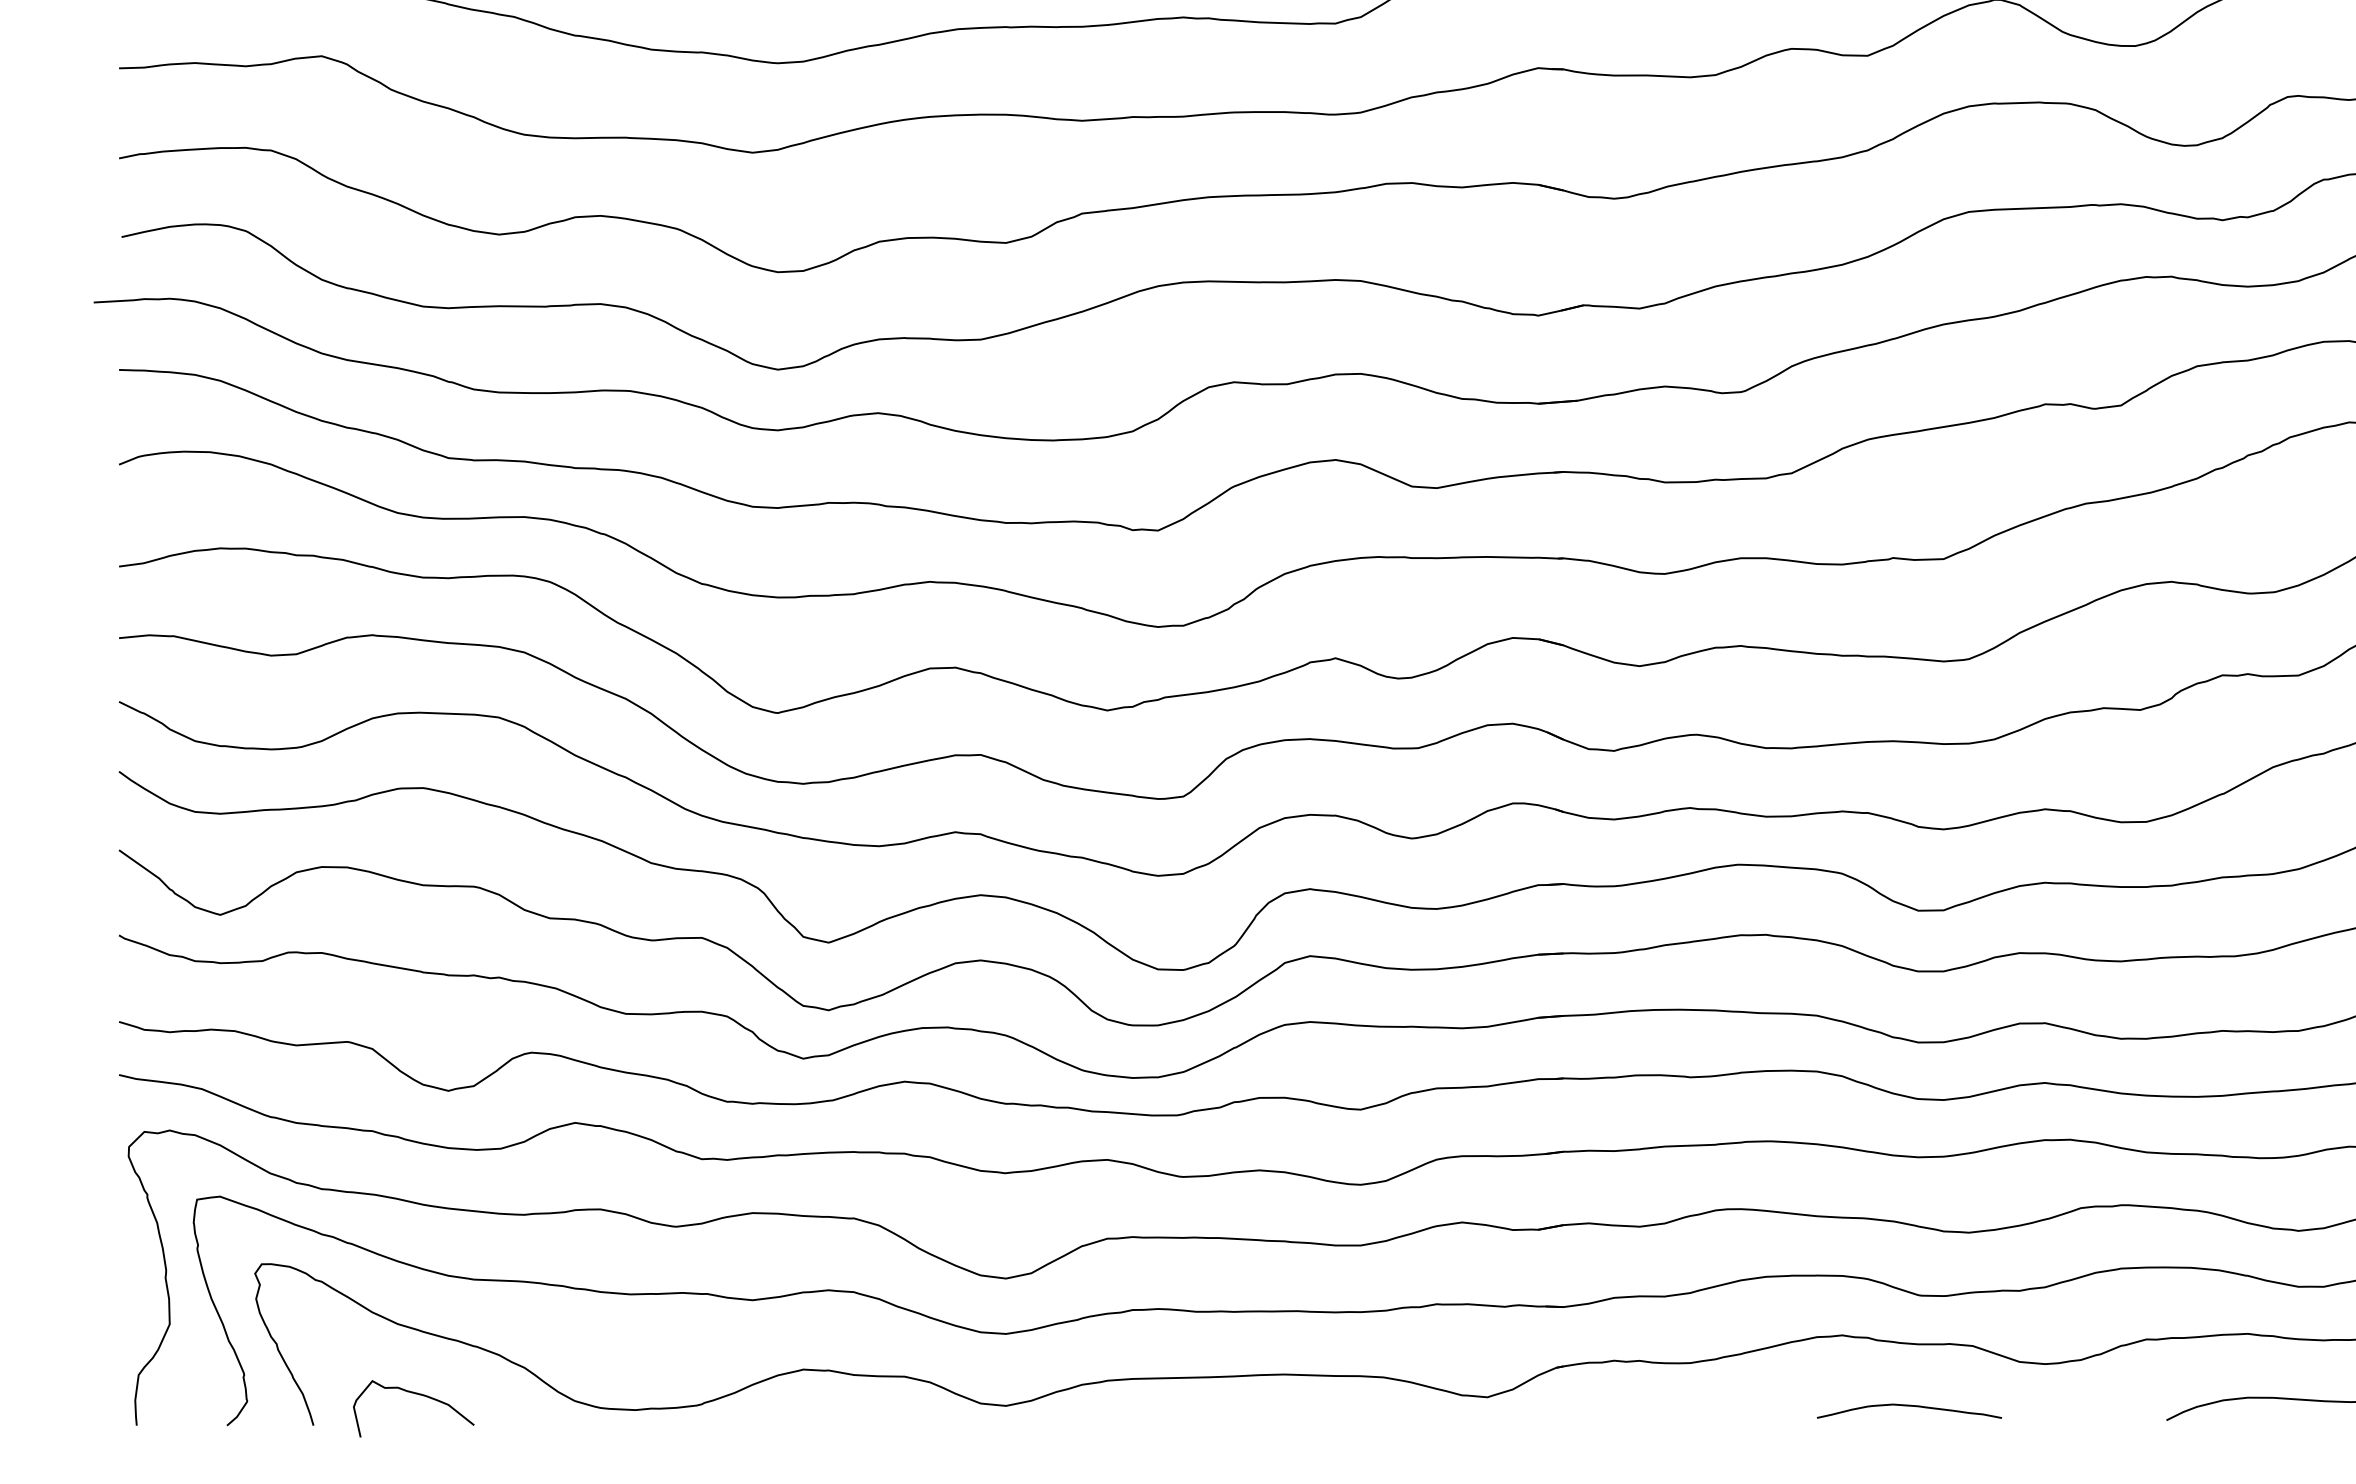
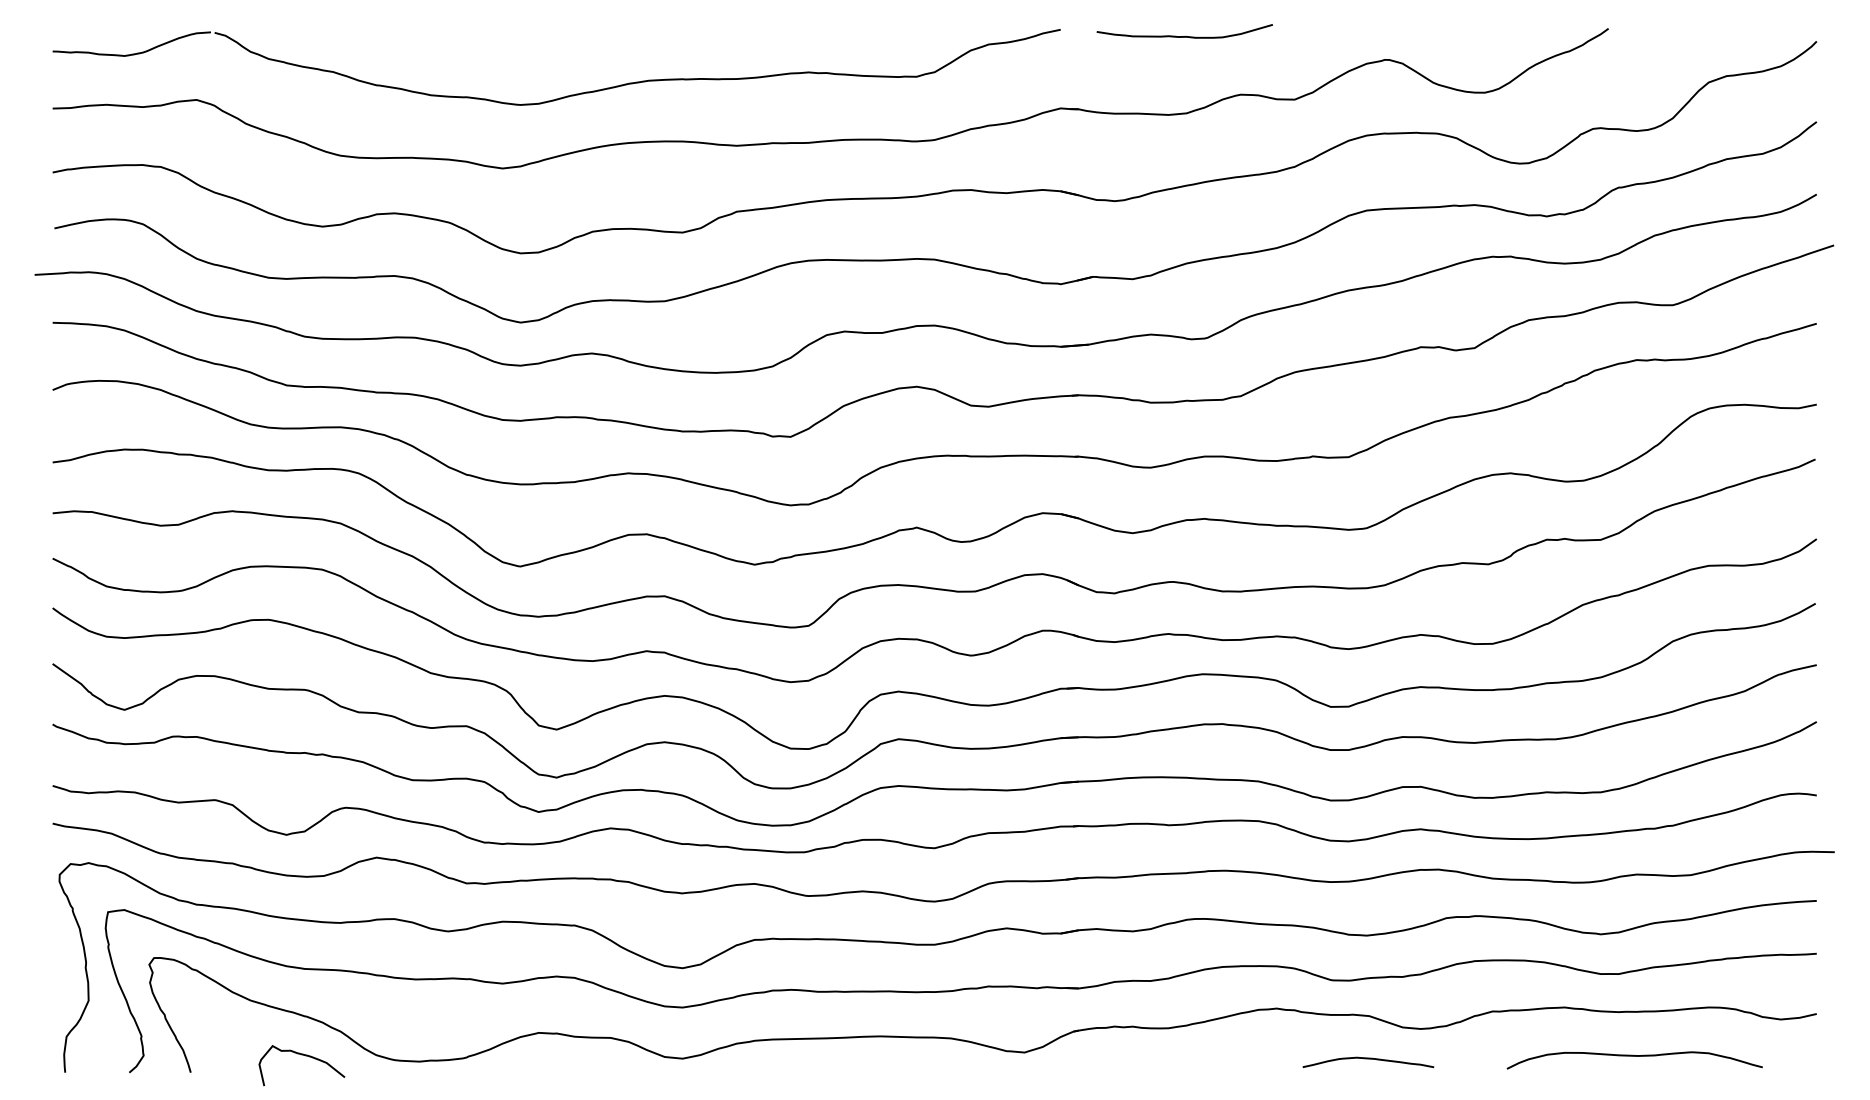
curve: (418, 1395) -> (305, 1056), moved
curve: (1909, 1407) -> (1368, 1059), moved

